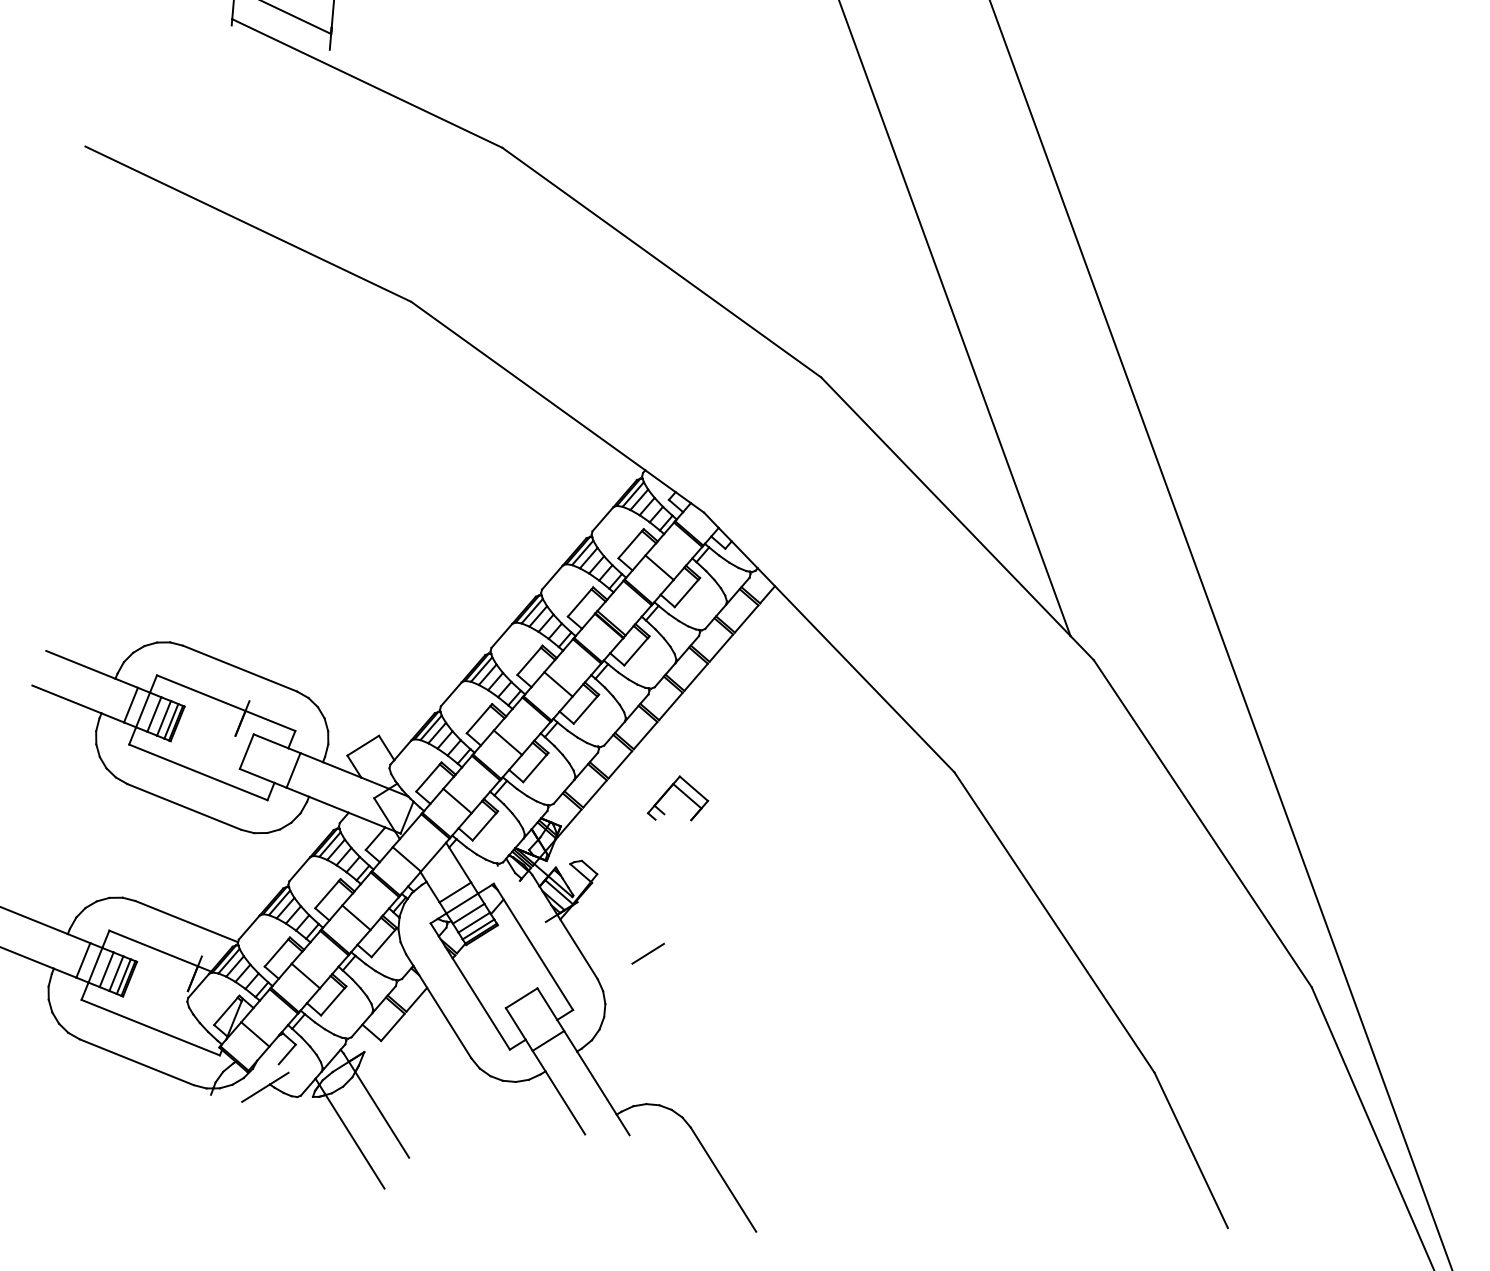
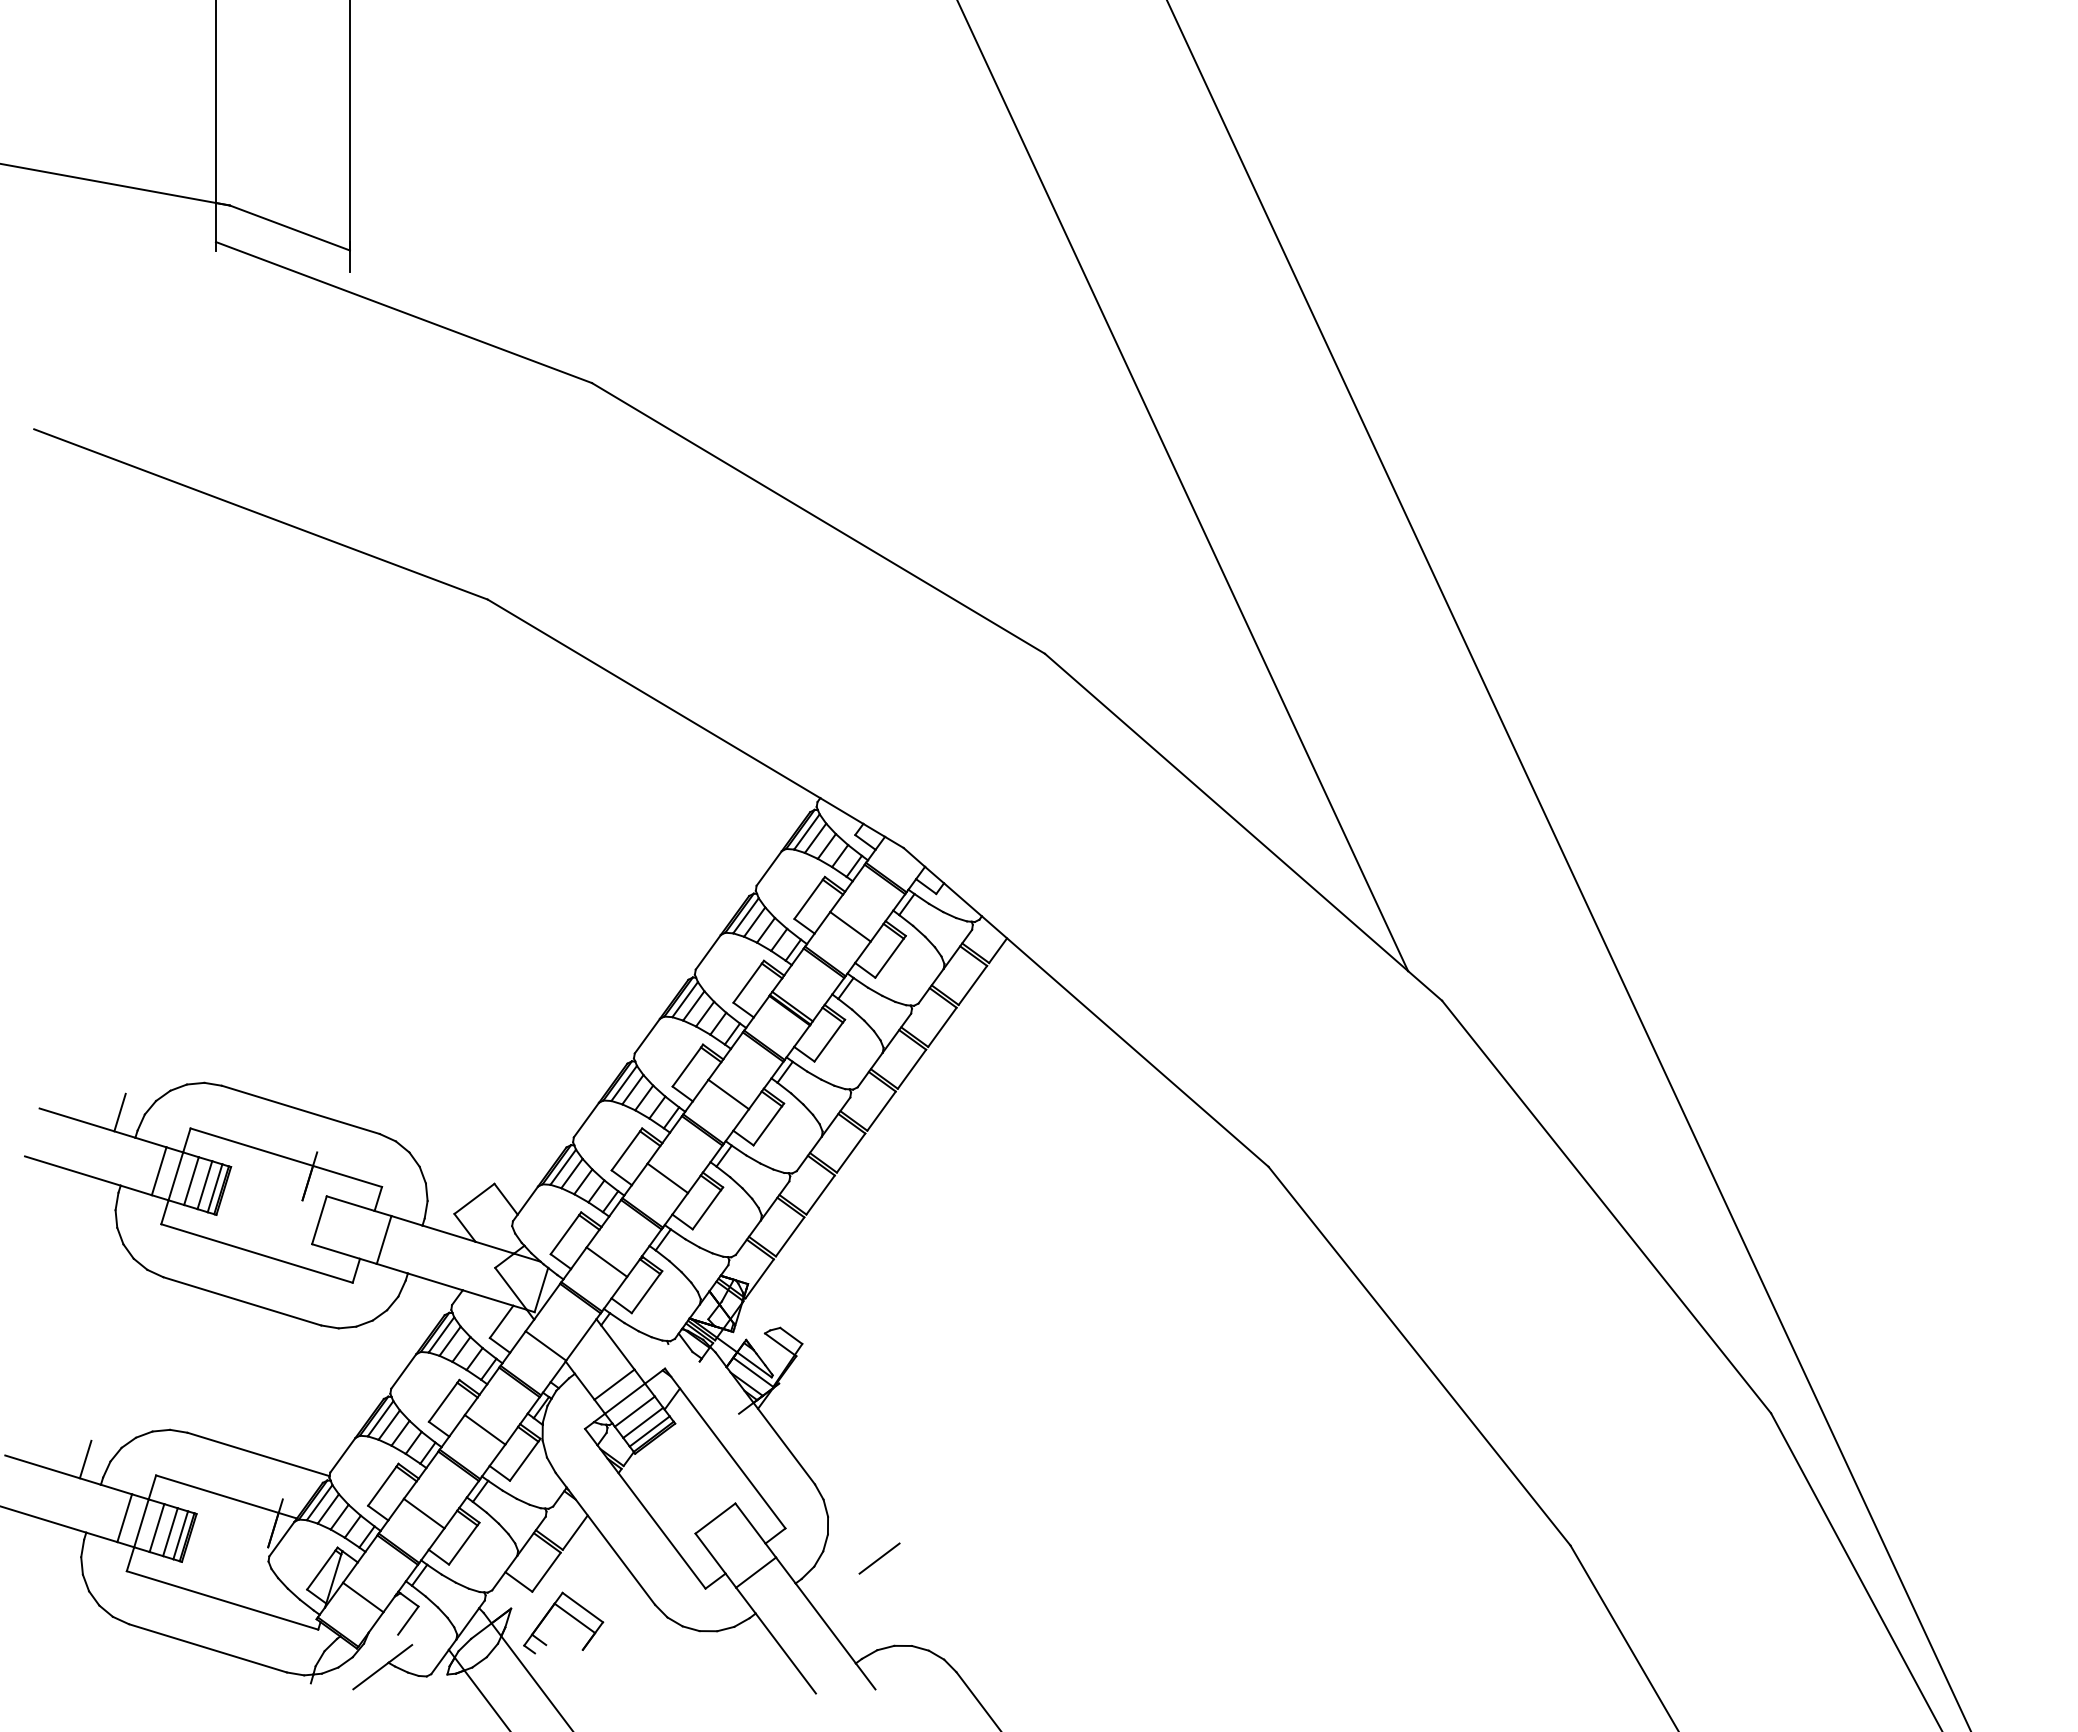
line: (105, 659) -> (119, 1112), added
part: (682, 792) -> (567, 1614), moved
line: (57, 914) -> (85, 1459), added
line: (648, 953) -> (879, 1558), moved

